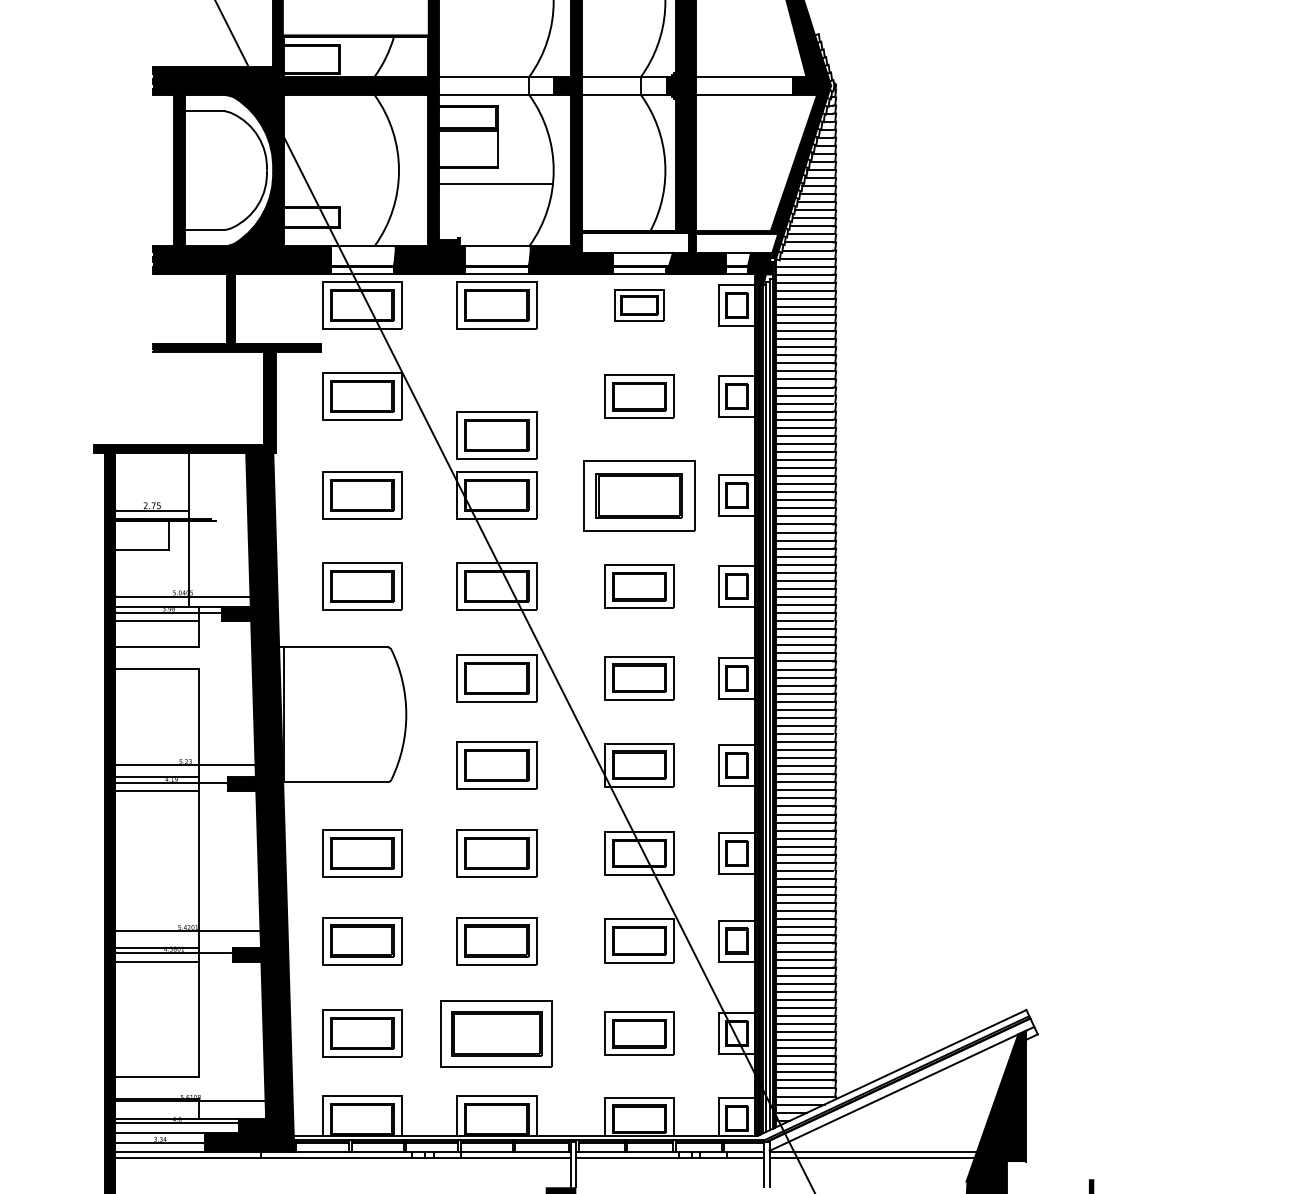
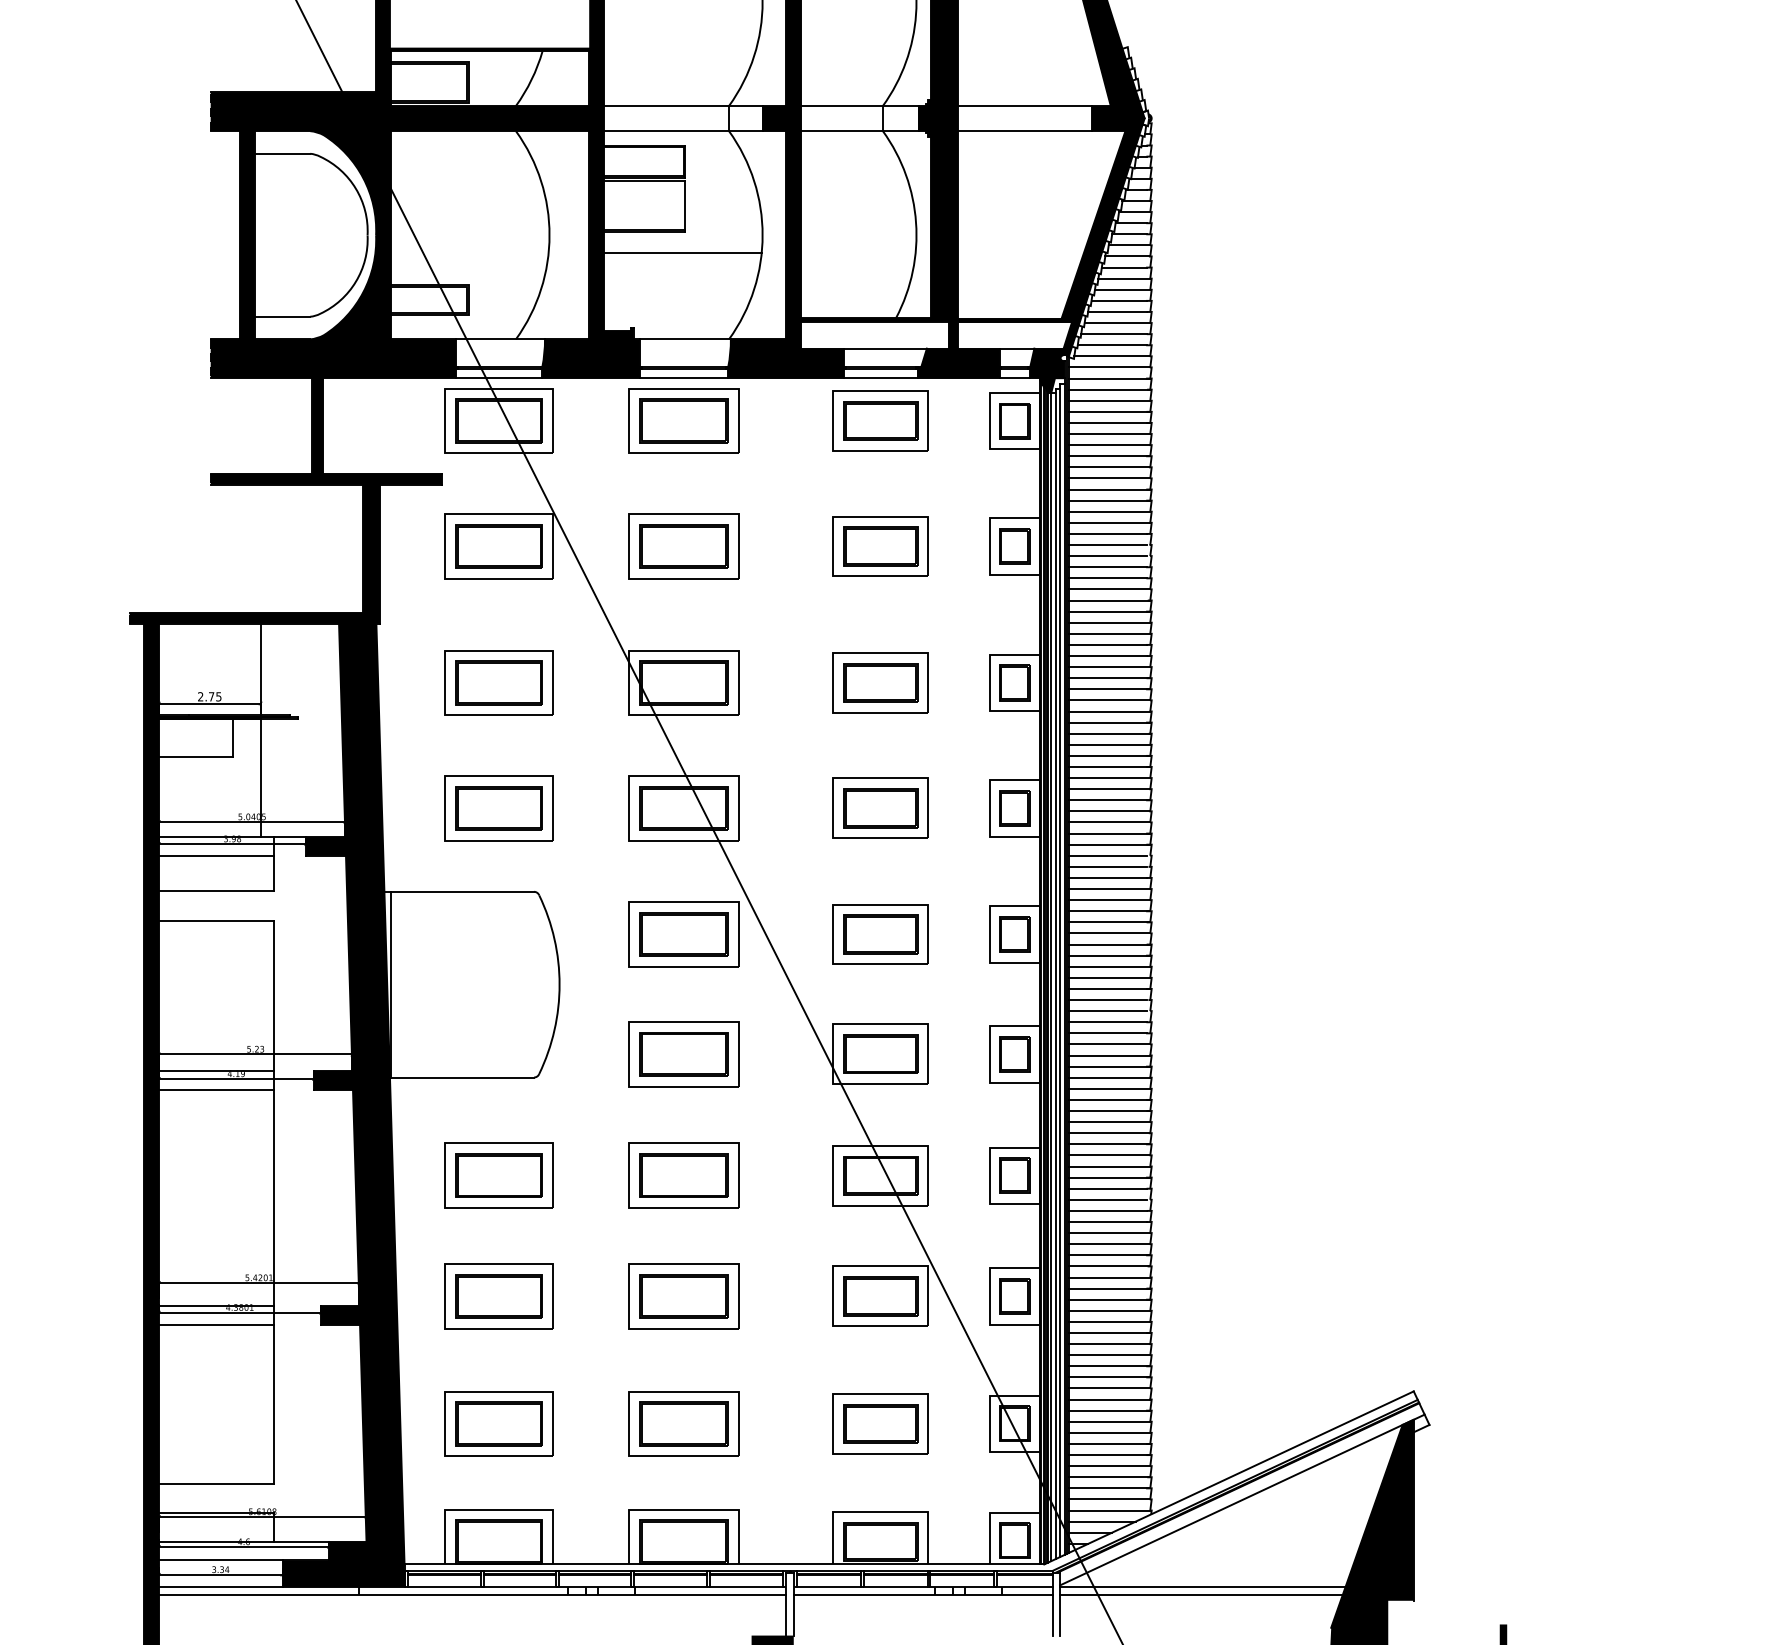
part: (639, 305) -> (880, 420), size x1.43
part: (496, 435) -> (683, 546), moved
part: (639, 495) -> (880, 682), size x0.62
part: (496, 1033) -> (683, 1423), size x0.71

